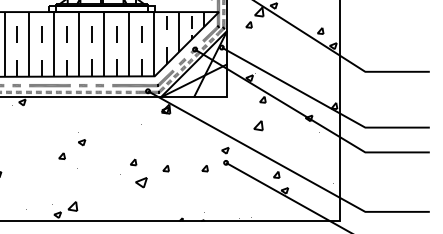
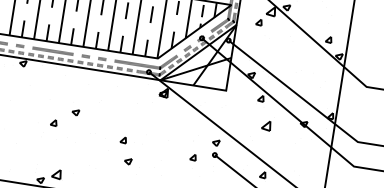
part: (258, 125) -> (266, 125), moved
part: (165, 168) -> (154, 151), removed
part: (141, 182) -> (128, 161), size x0.62

